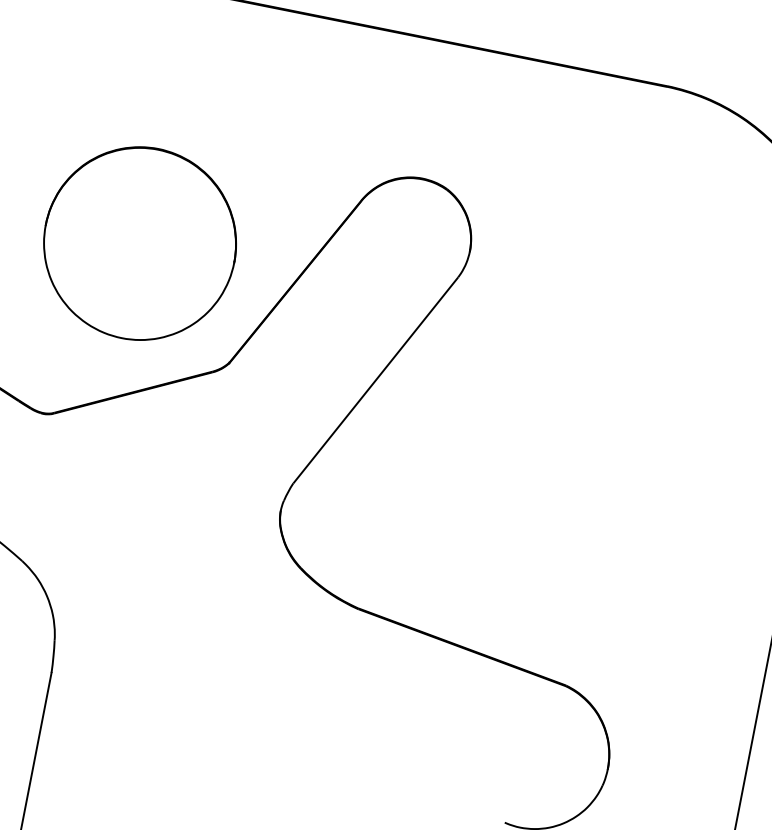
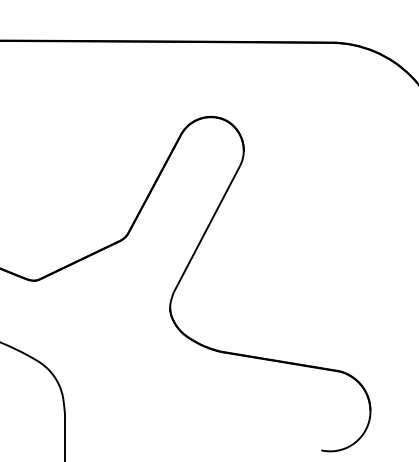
part: (139, 243) -> (67, 180), removed

